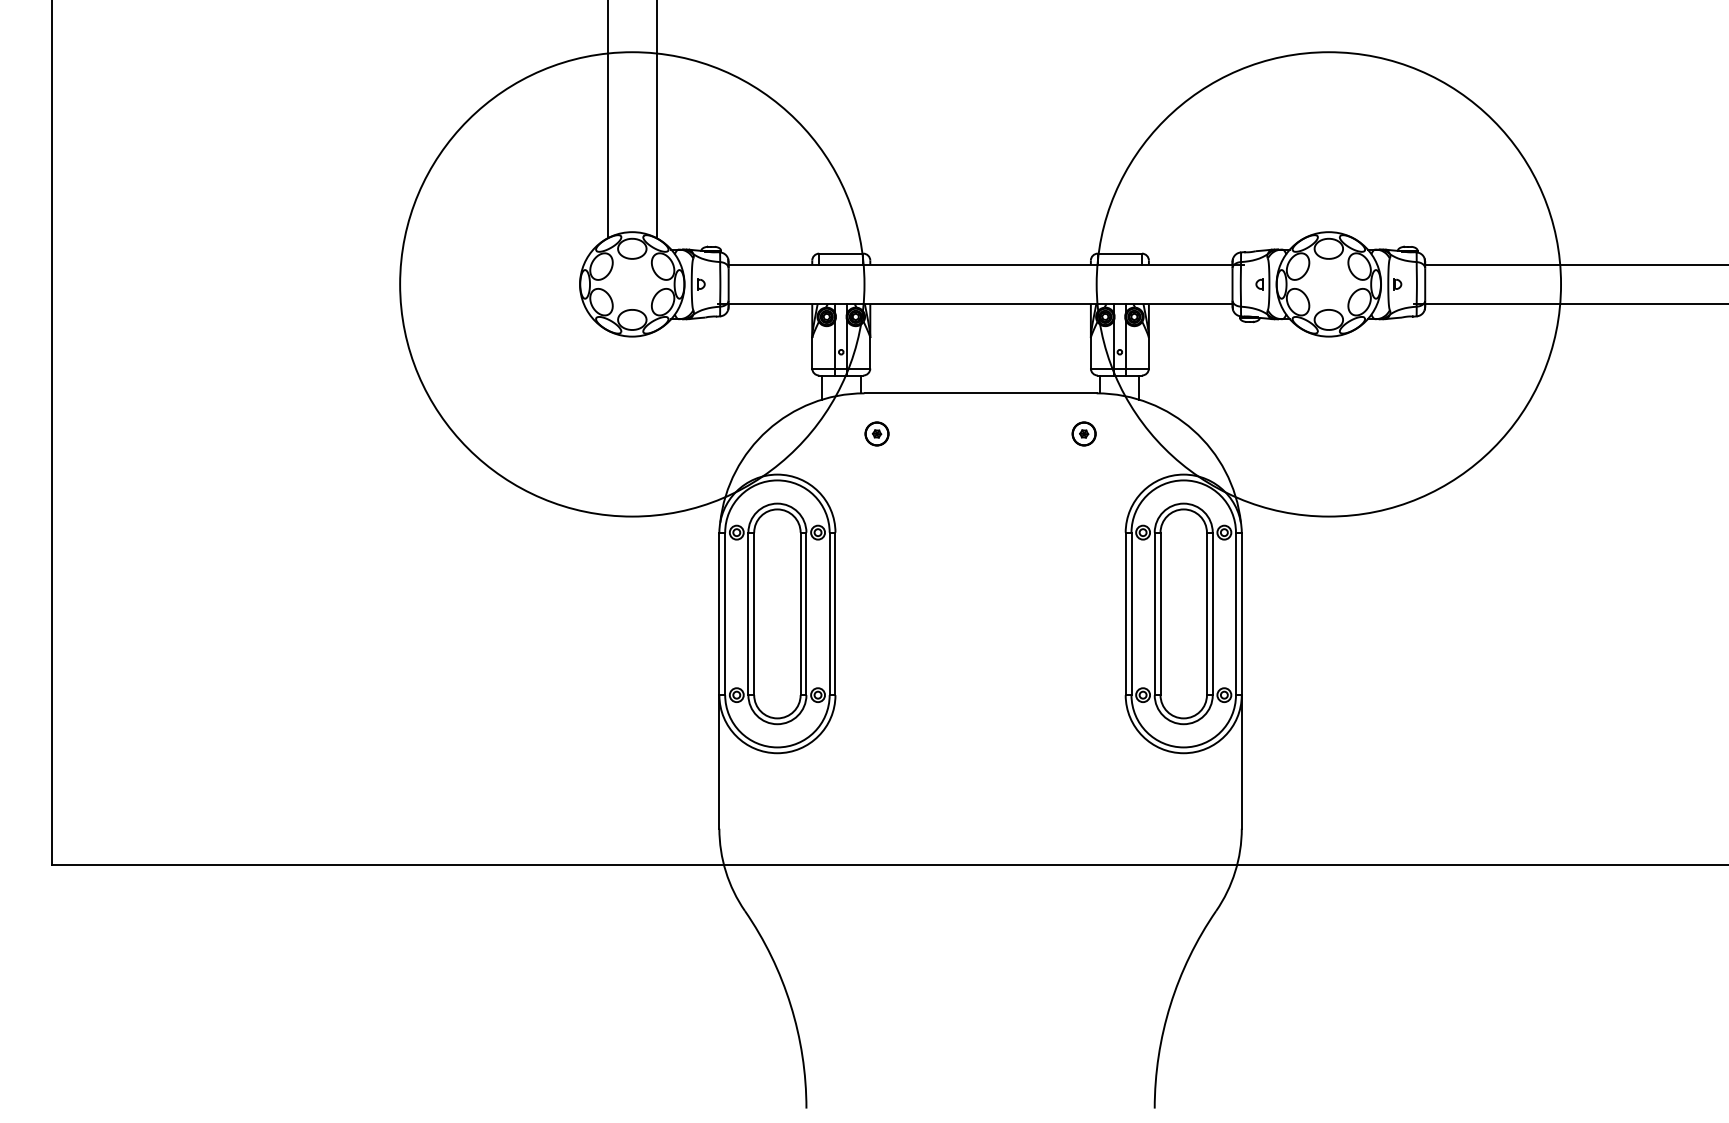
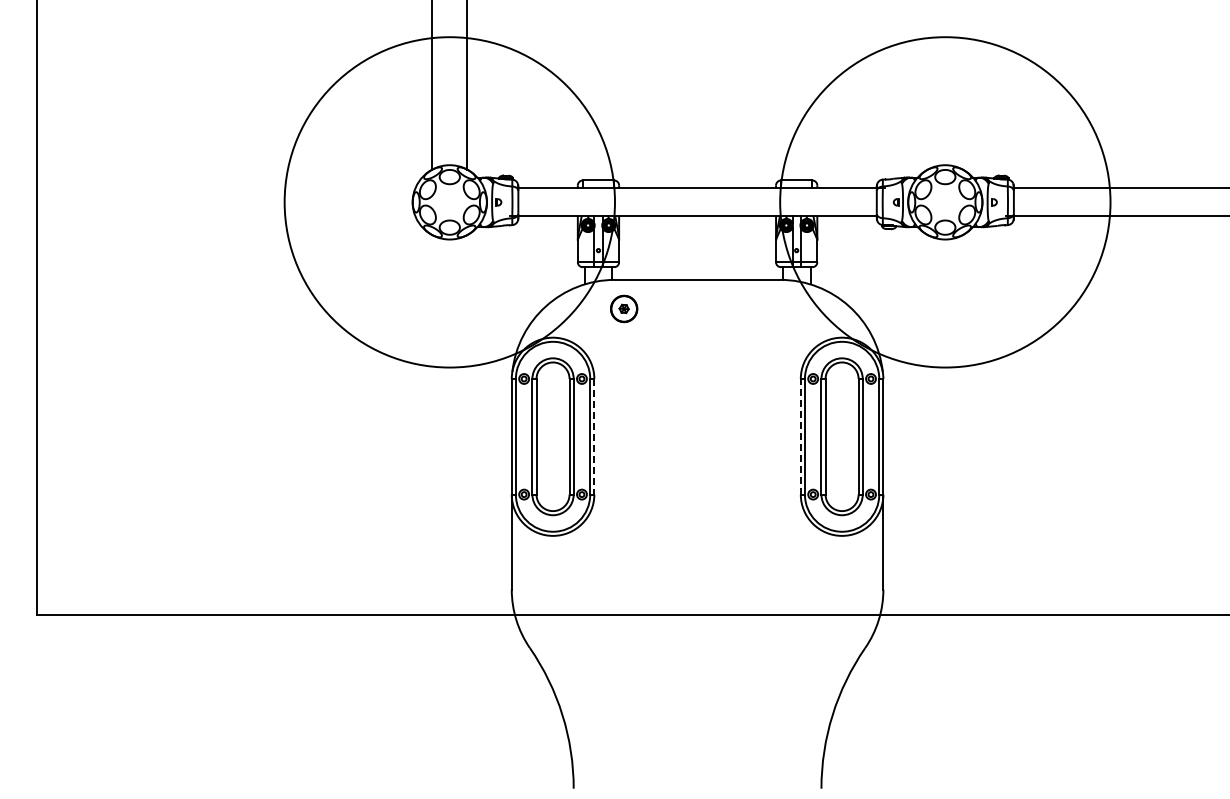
part: (876, 433) -> (623, 308), size x1.6
part: (1084, 433) -> (771, 308), removed
line: (835, 613) -> (594, 436), solid -> dashed
line: (1125, 613) -> (800, 436), solid -> dashed

